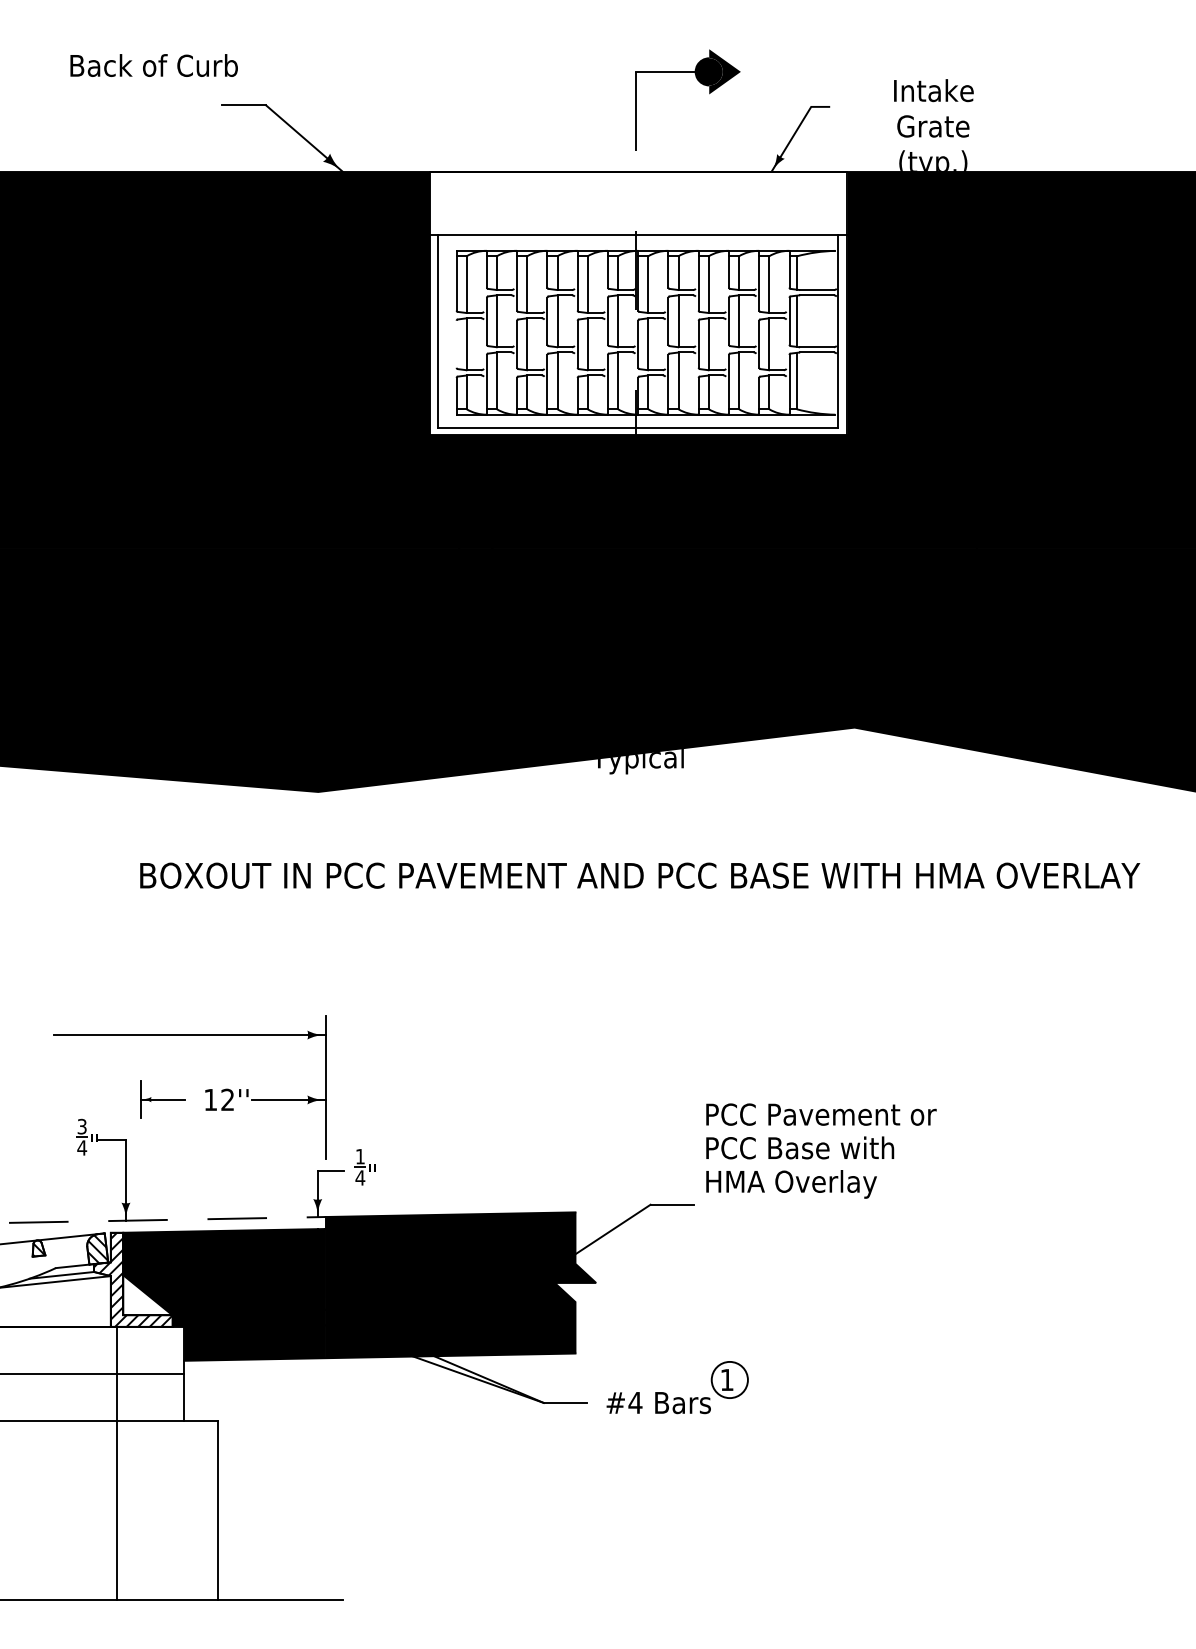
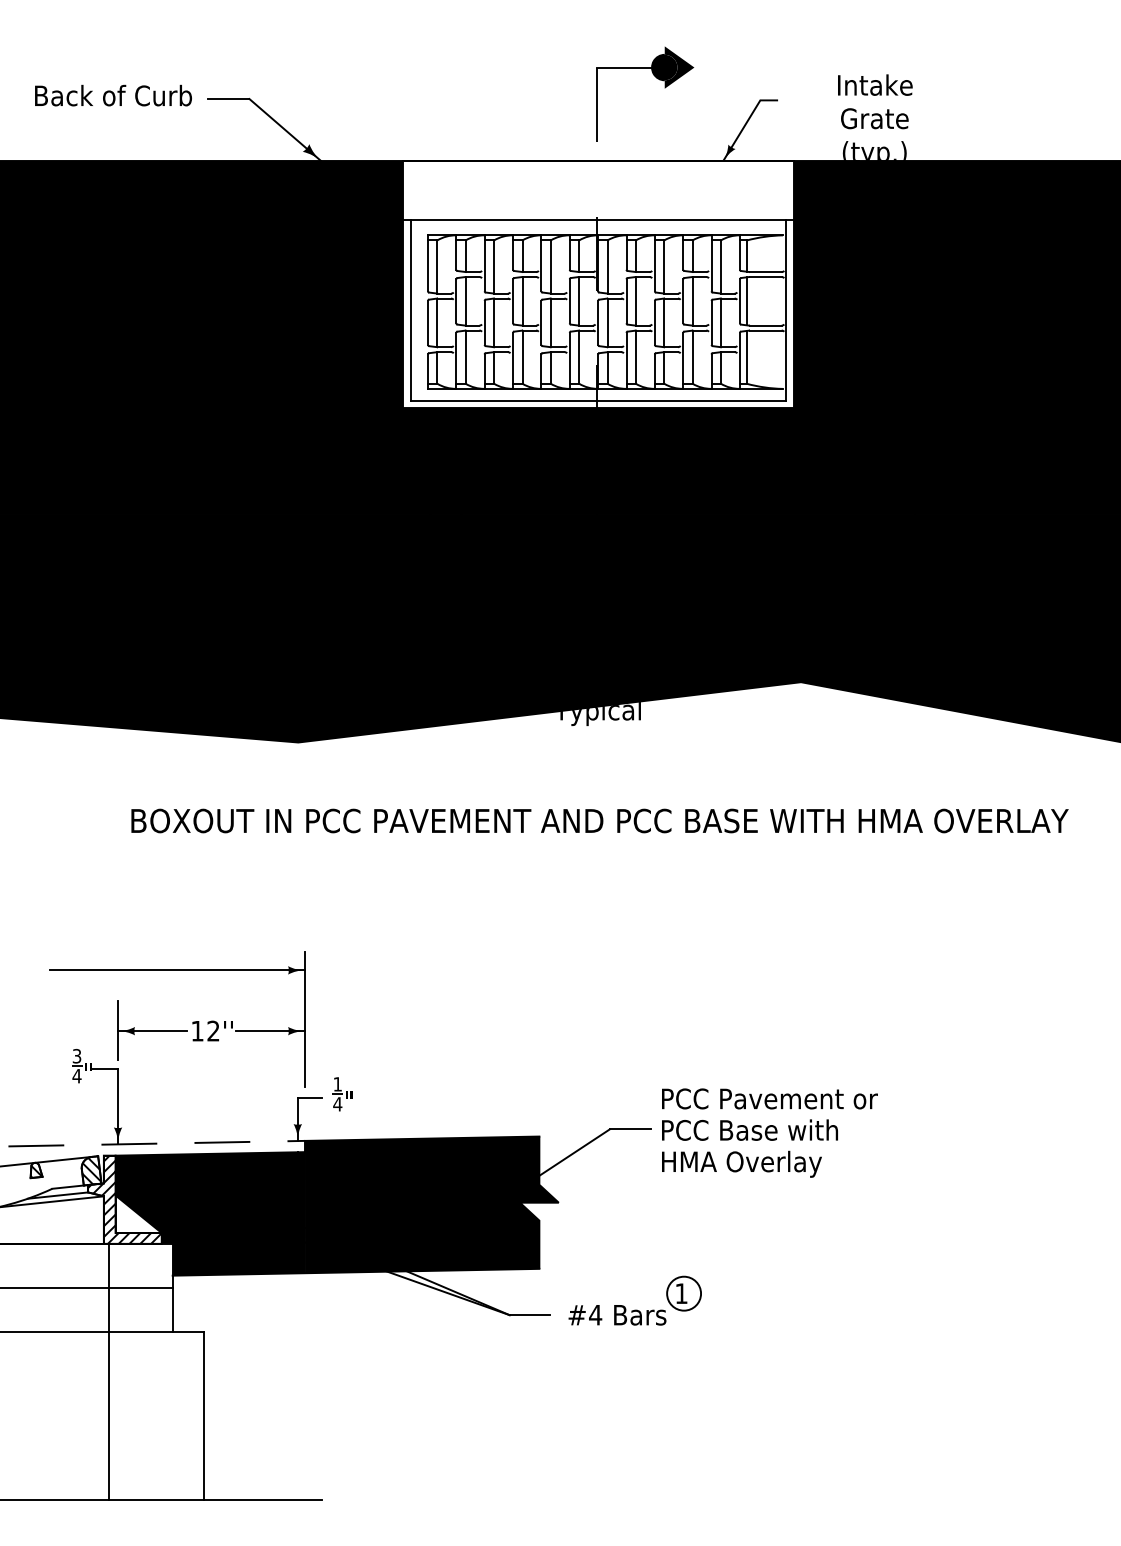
text: (154, 65) -> (113, 95), moved
line: (456, 343) -> (427, 322), added
part: (162, 1099) -> (152, 1030), size x1.67
text: (820, 1150) -> (769, 1132), moved

